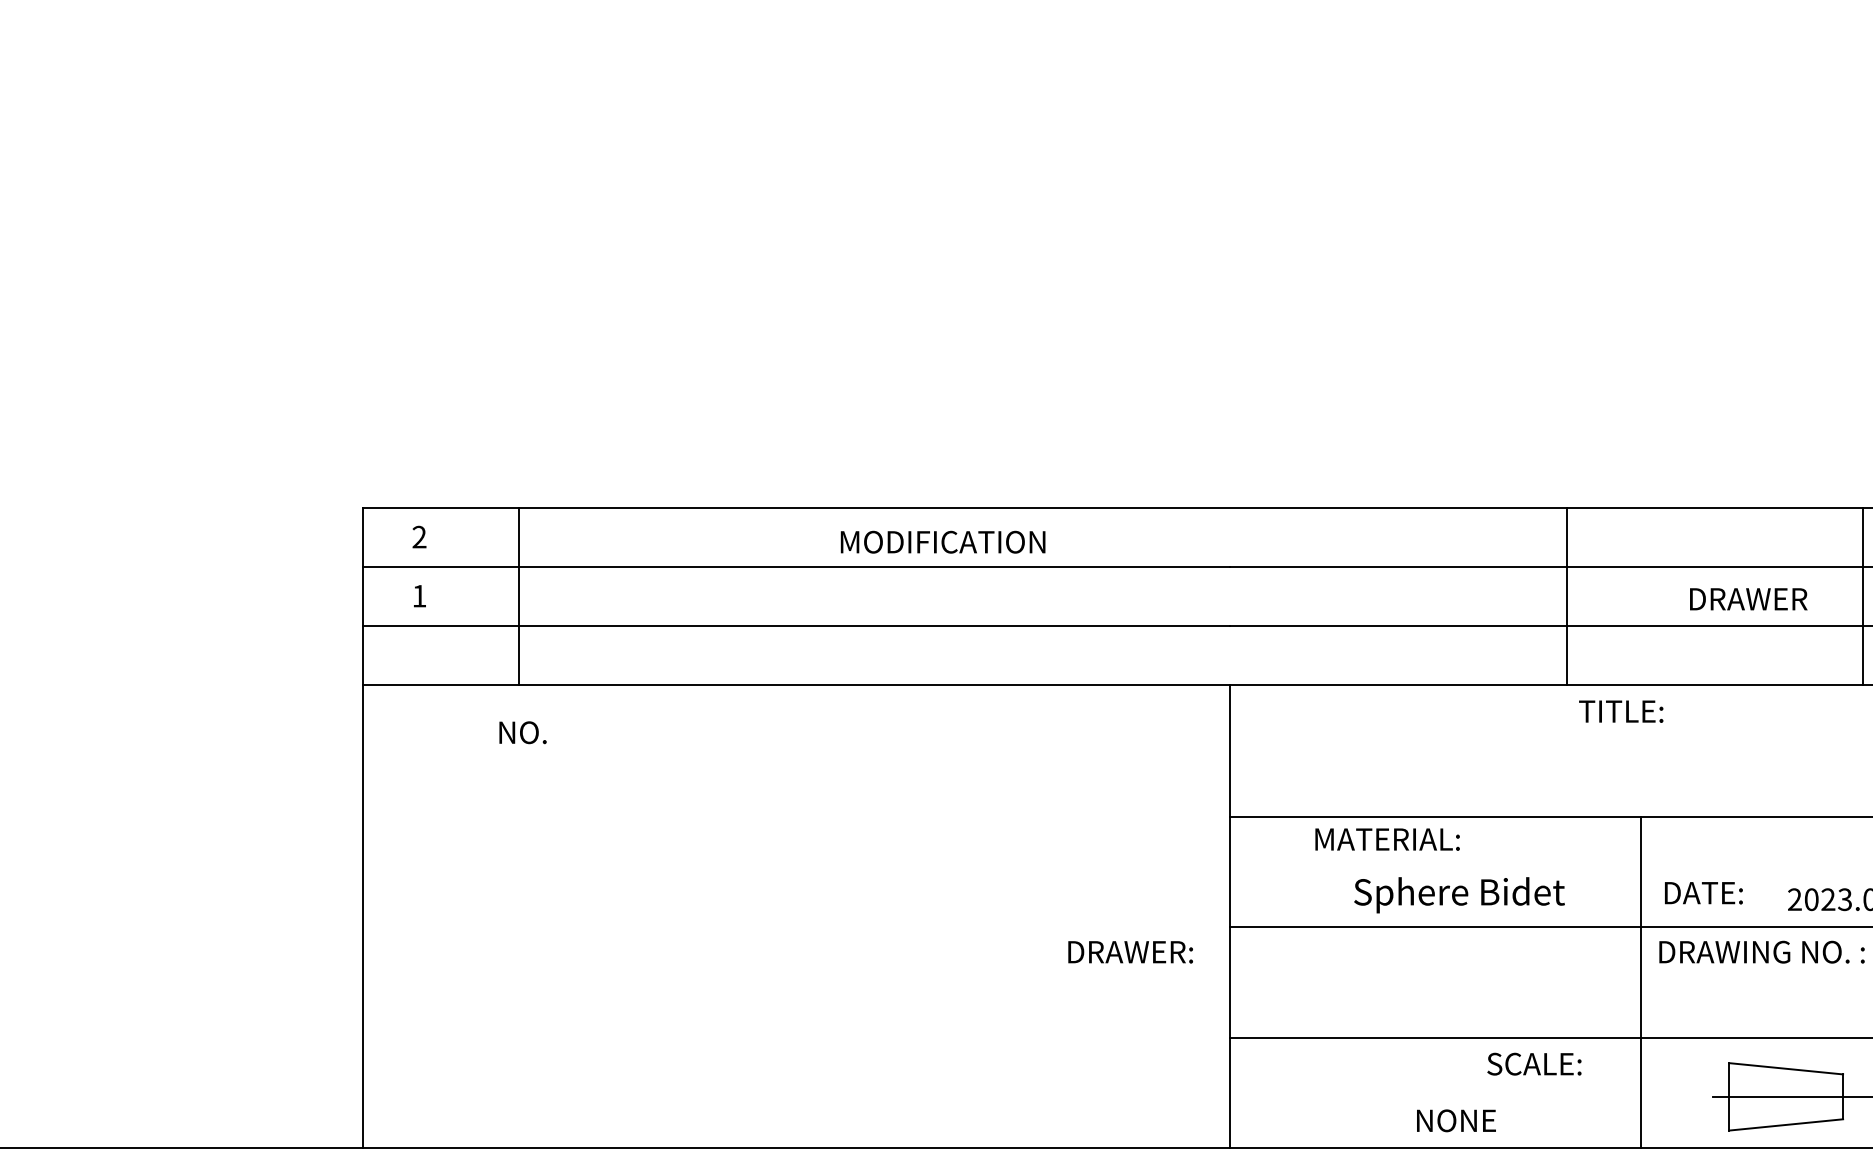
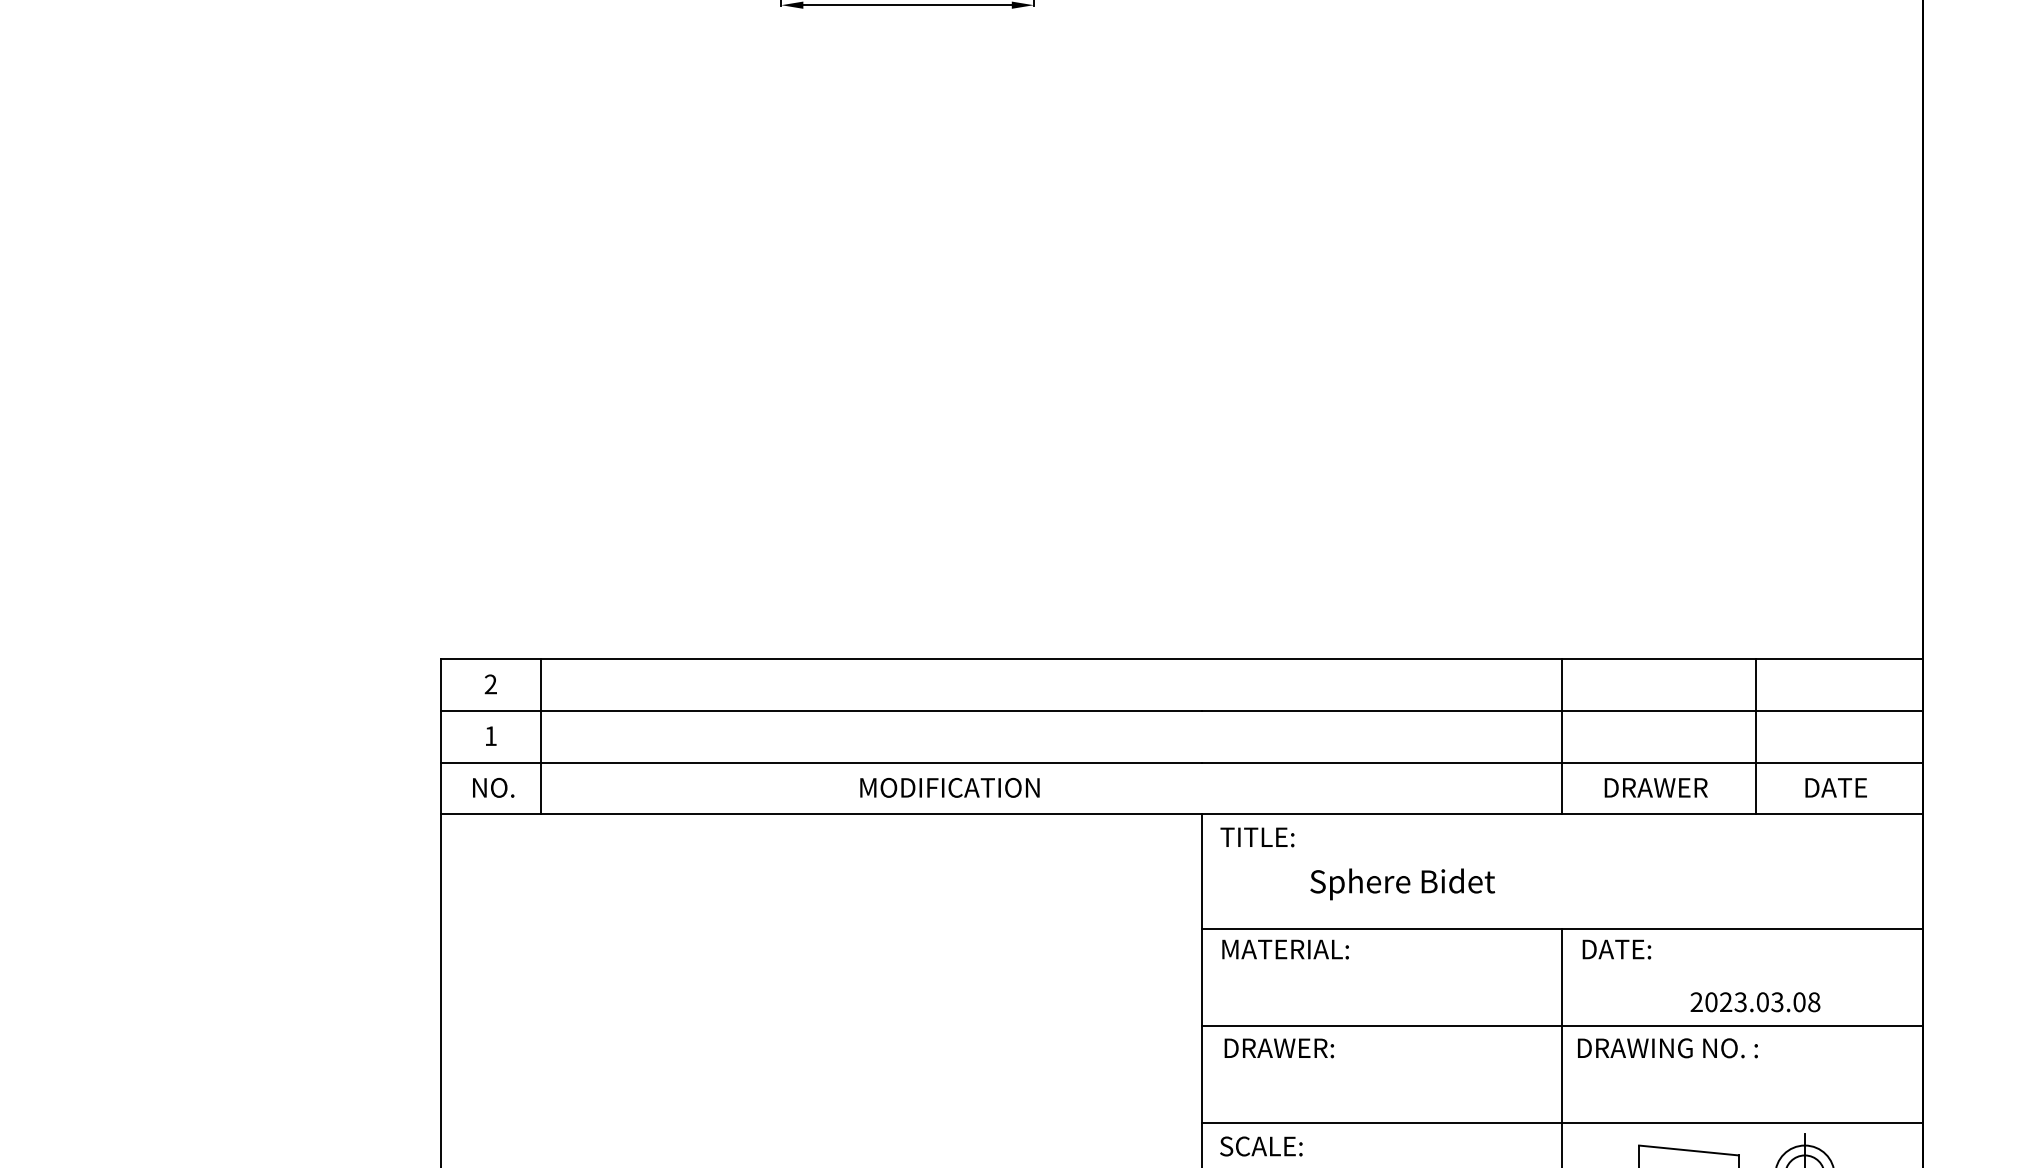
text: (942, 541) -> (949, 787), moved
line: (519, 596) -> (541, 736), moved
line: (1567, 596) -> (1562, 736), moved
text: (1747, 598) -> (1655, 787), moved
text: (1621, 711) -> (1257, 837), moved
text: (522, 732) -> (493, 787), moved
text: (1387, 839) -> (1285, 949), moved
text: (1703, 893) -> (1616, 949), moved
text: (1459, 895) -> (1402, 884), moved
text: (1129, 952) -> (1278, 1048), moved
text: (1534, 1064) -> (1261, 1146), moved

